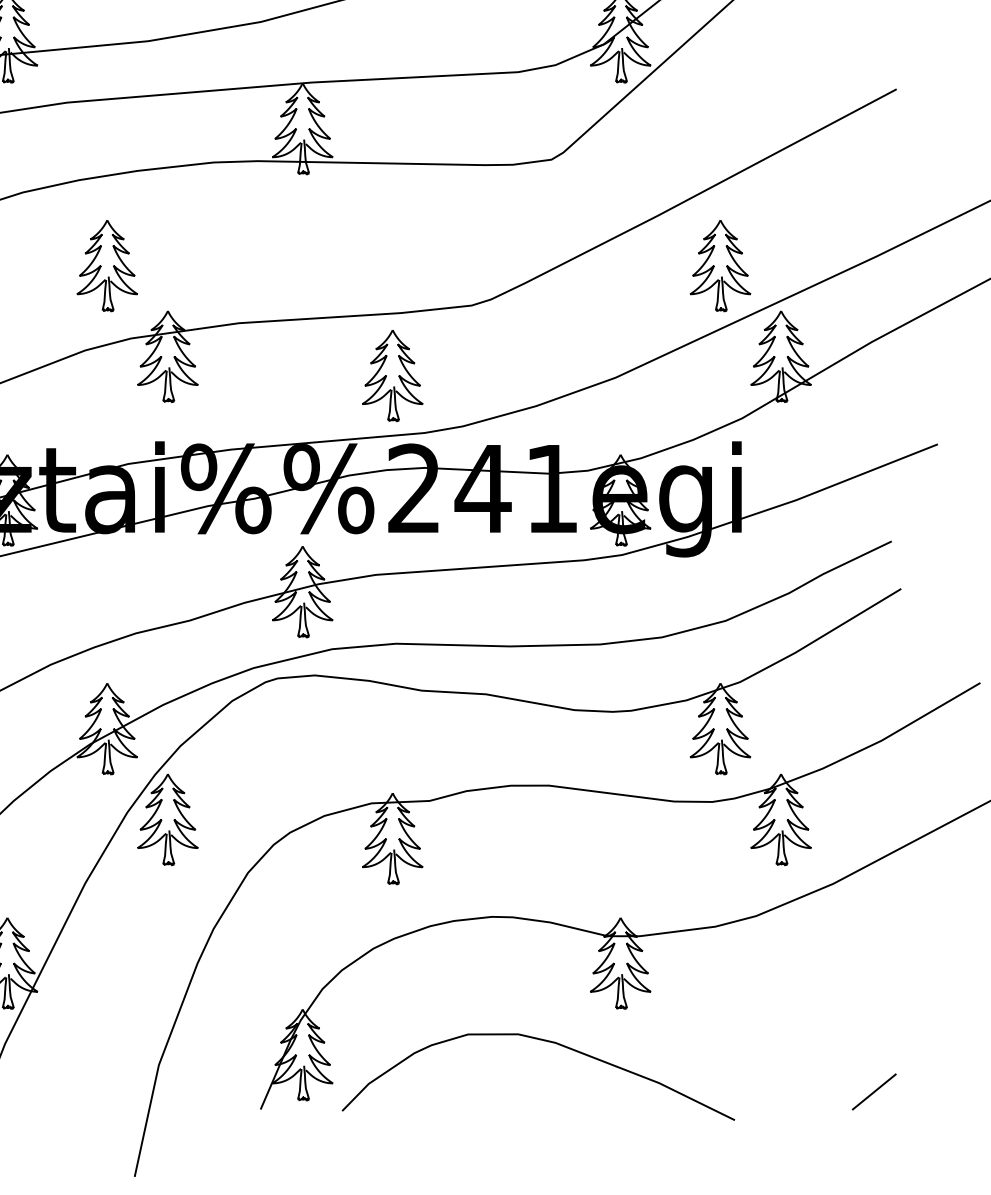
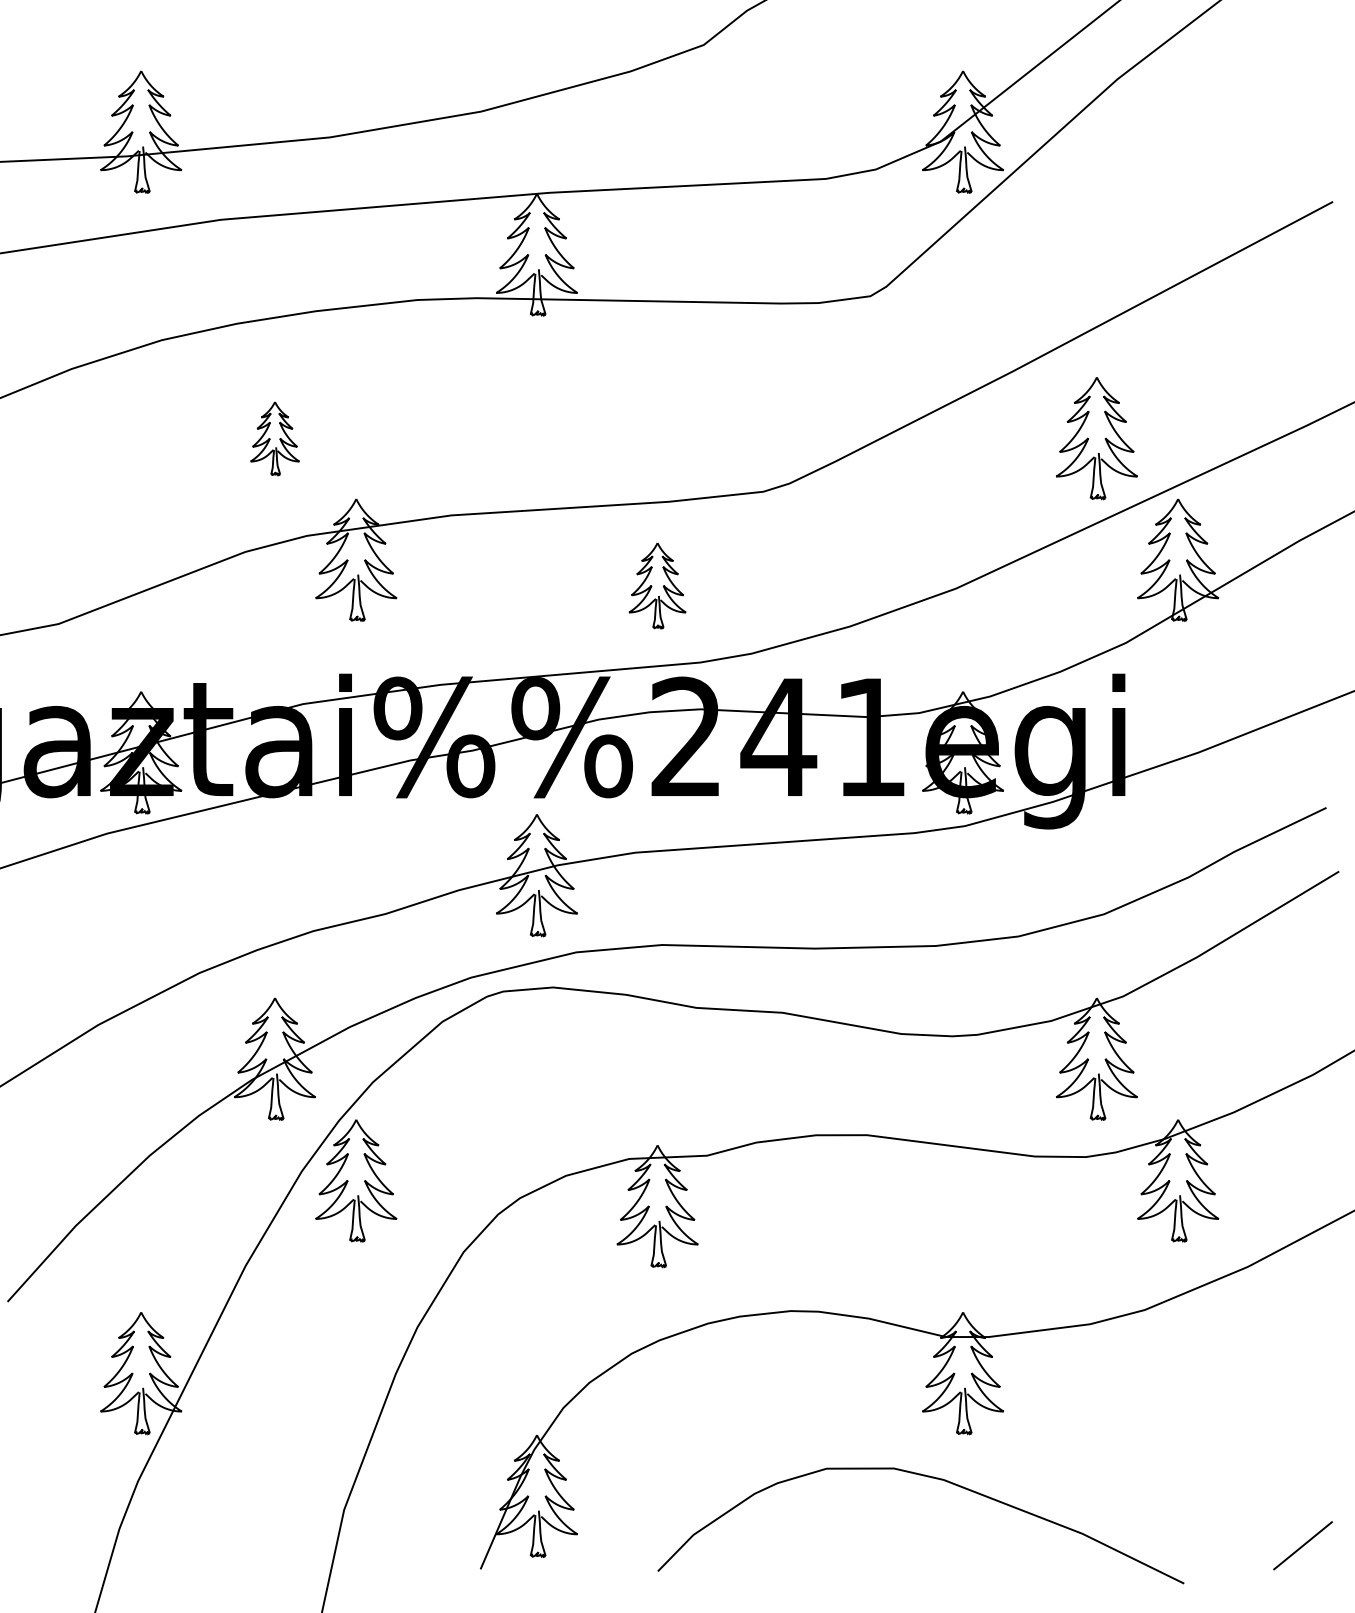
part: (106, 265) -> (274, 438), size x0.6
part: (392, 375) -> (657, 585), size x0.7
curve: (543, 1041) -> (927, 1477), moved

